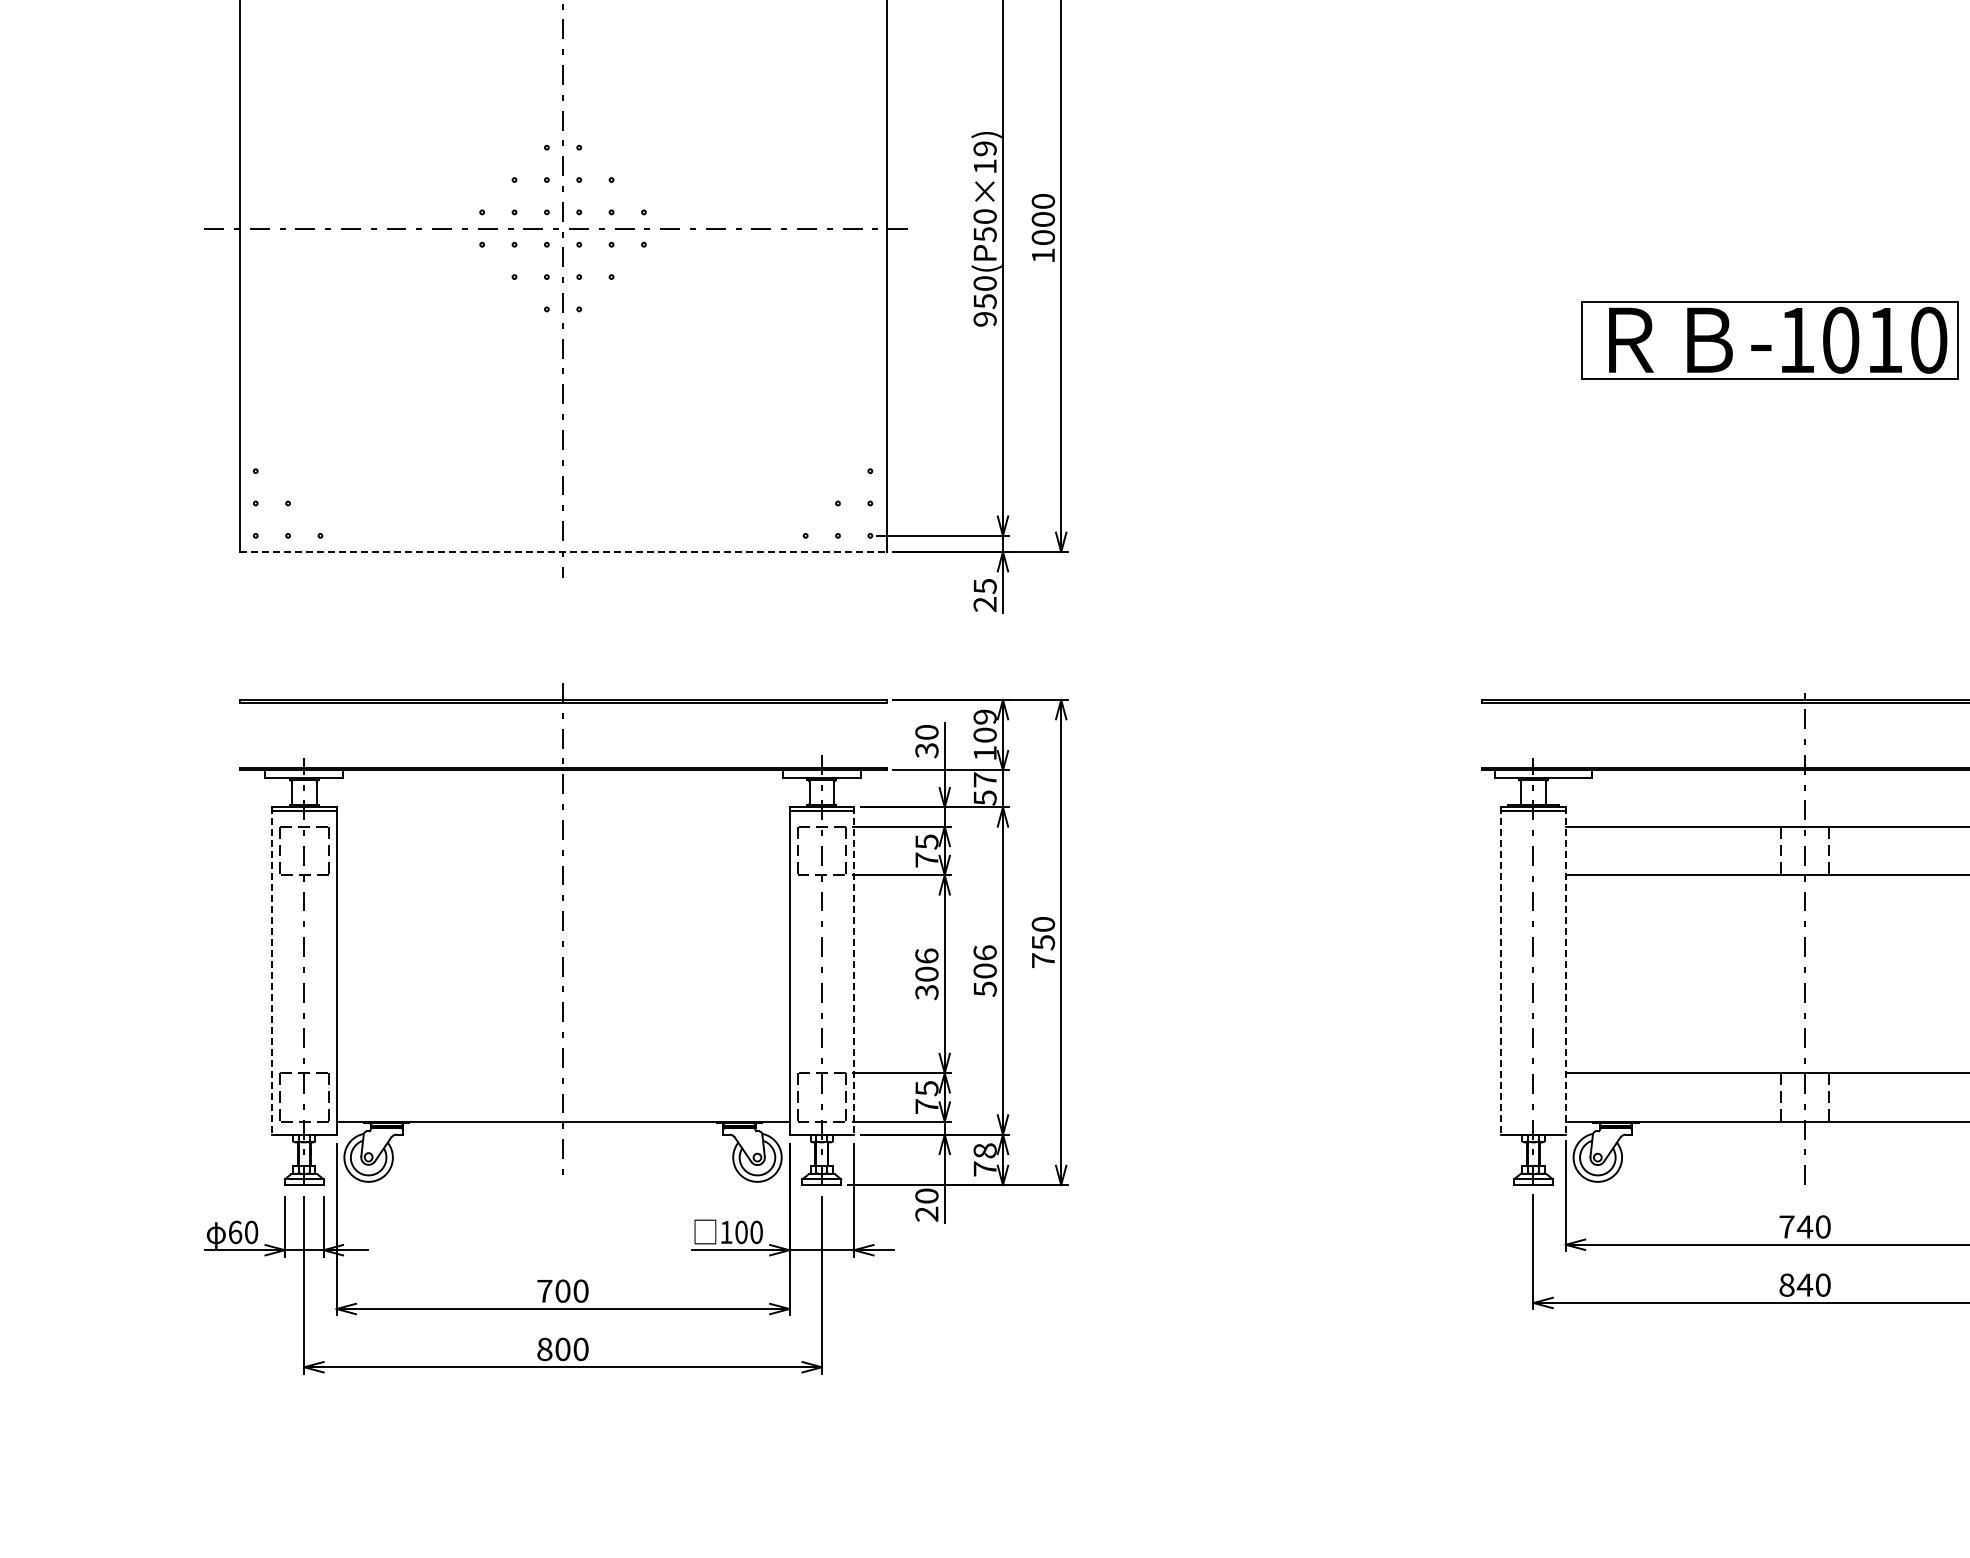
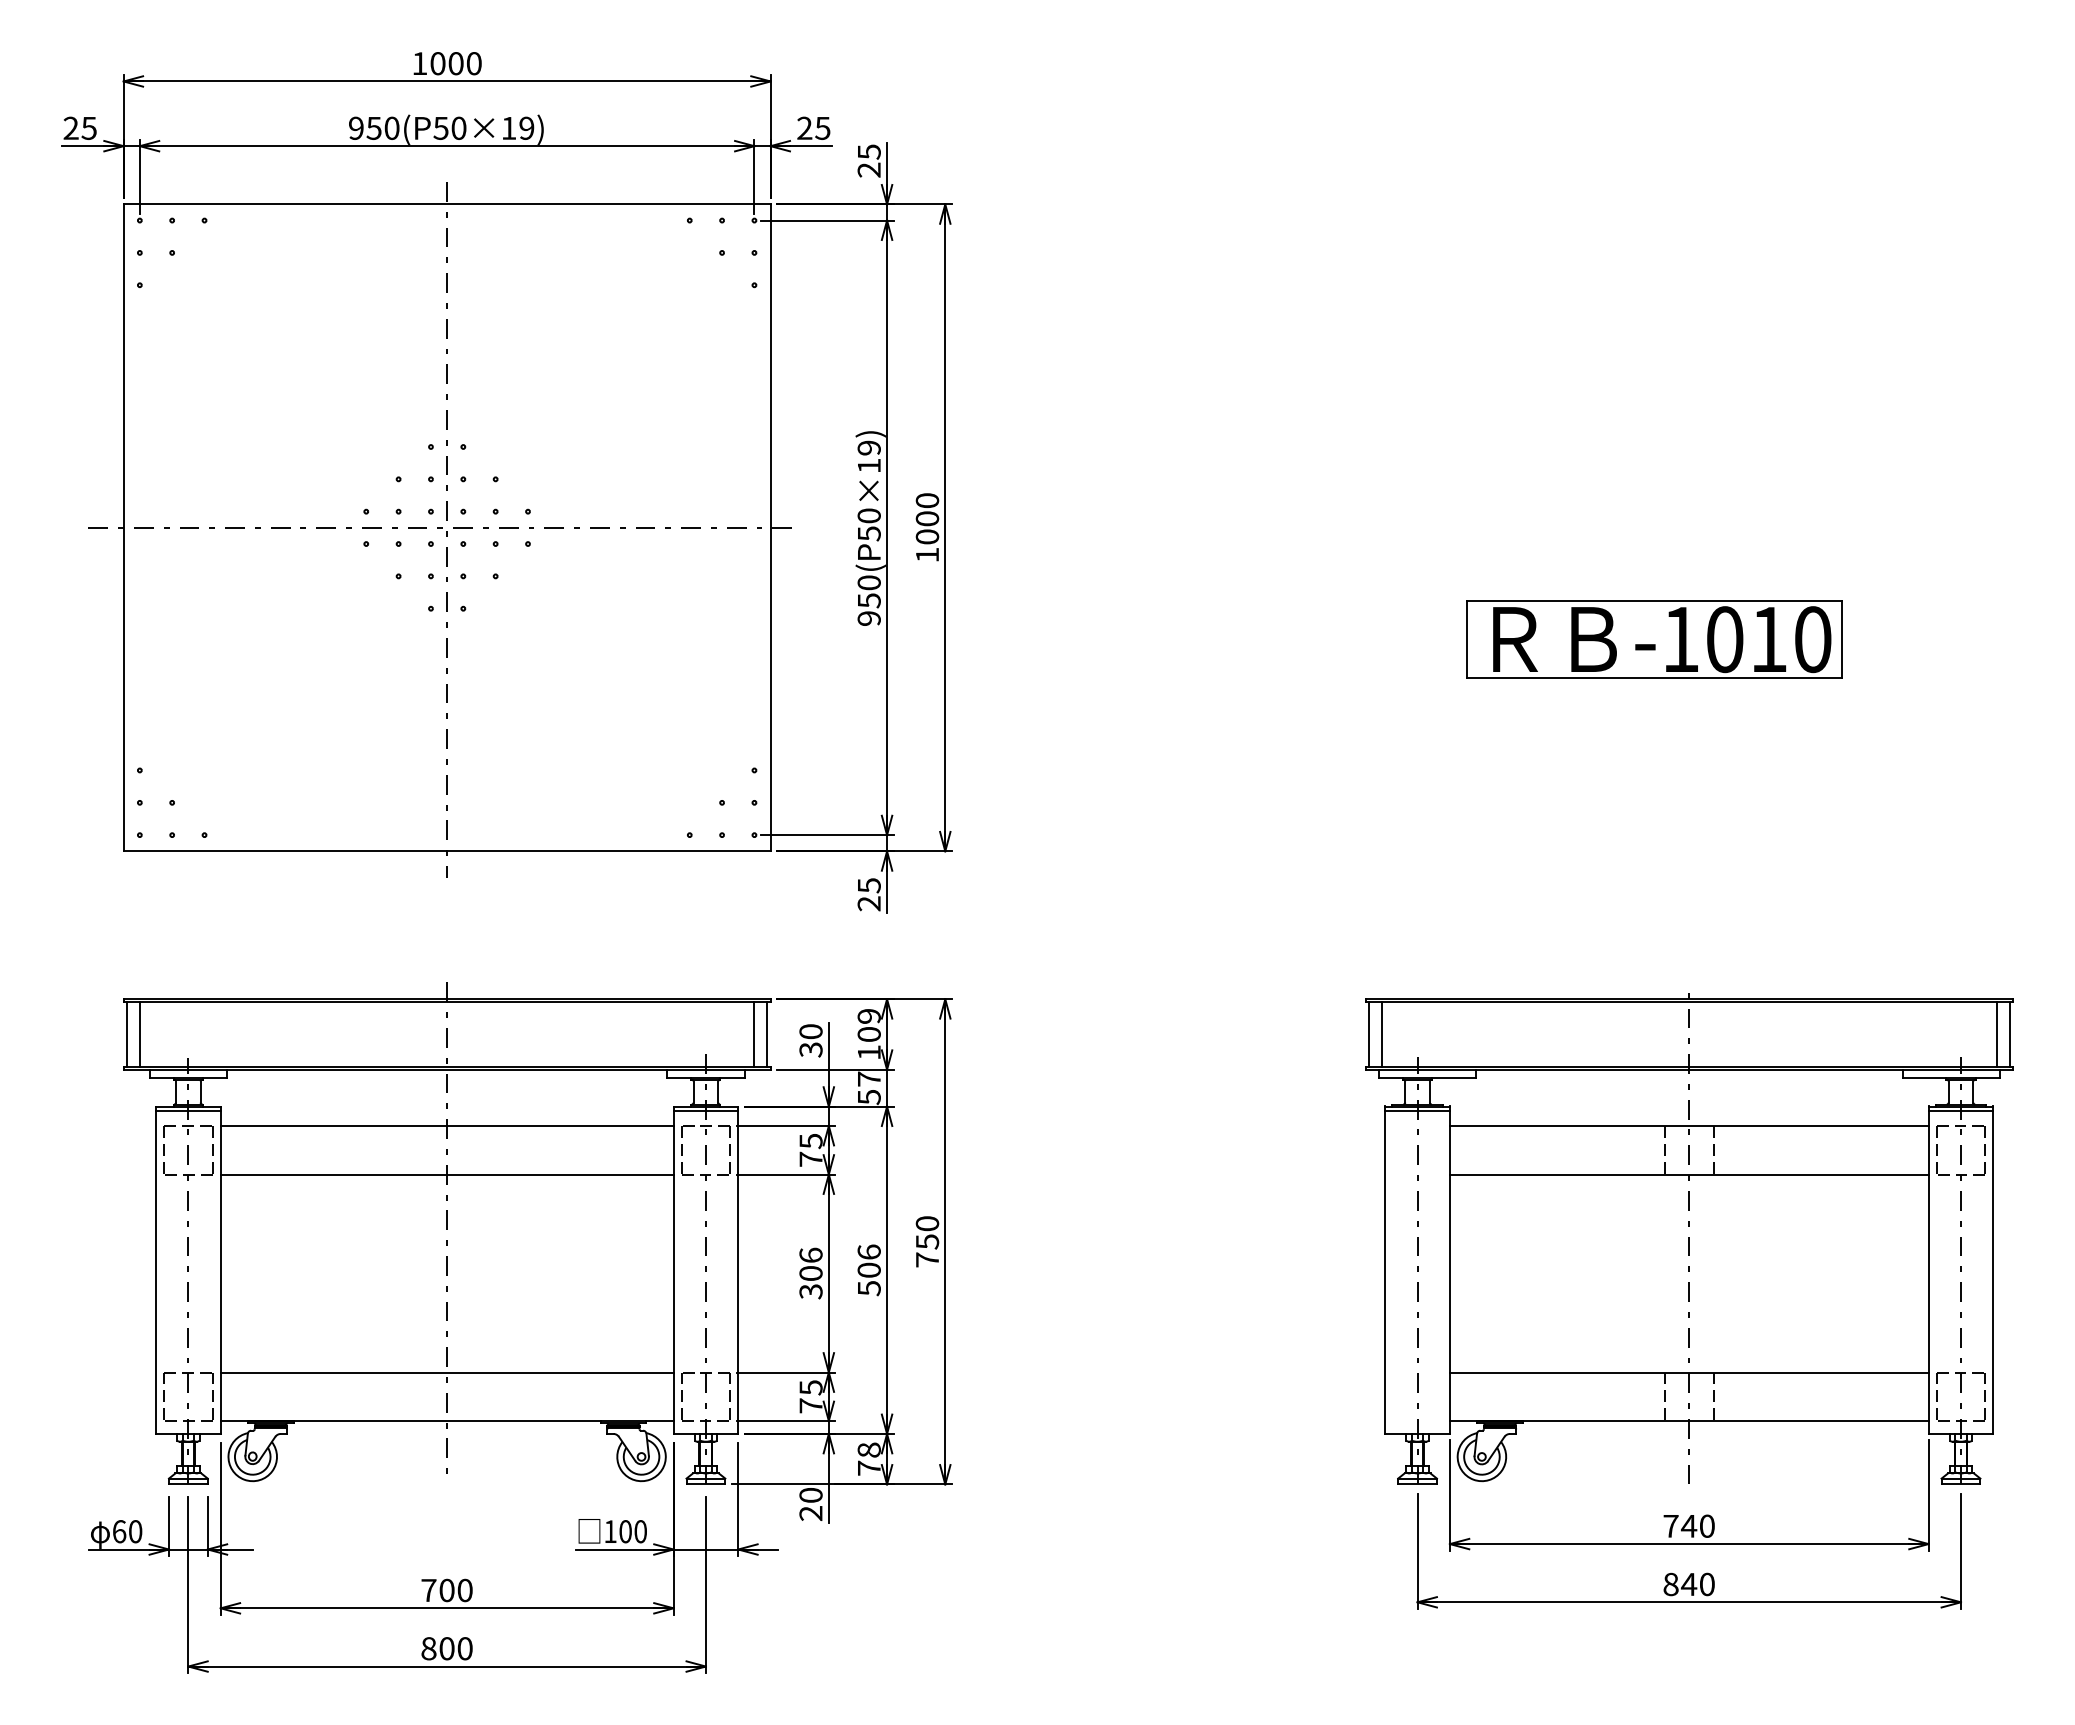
line: (563, 552) -> (447, 851), dashed -> solid
line: (242, 735) -> (126, 1034), added
line: (255, 735) -> (139, 1034), added
line: (870, 735) -> (754, 1034), added
line: (883, 735) -> (767, 1034), added
line: (1485, 735) -> (1369, 1034), added
line: (1497, 735) -> (1381, 1034), added
line: (562, 827) -> (446, 1126), added
line: (562, 875) -> (446, 1174), added
line: (1501, 970) -> (1385, 1269), dashed -> solid
line: (1565, 970) -> (1449, 1269), dashed -> solid
line: (272, 971) -> (156, 1270), dashed -> solid
line: (854, 971) -> (738, 1270), dashed -> solid
line: (562, 1073) -> (446, 1372), added

